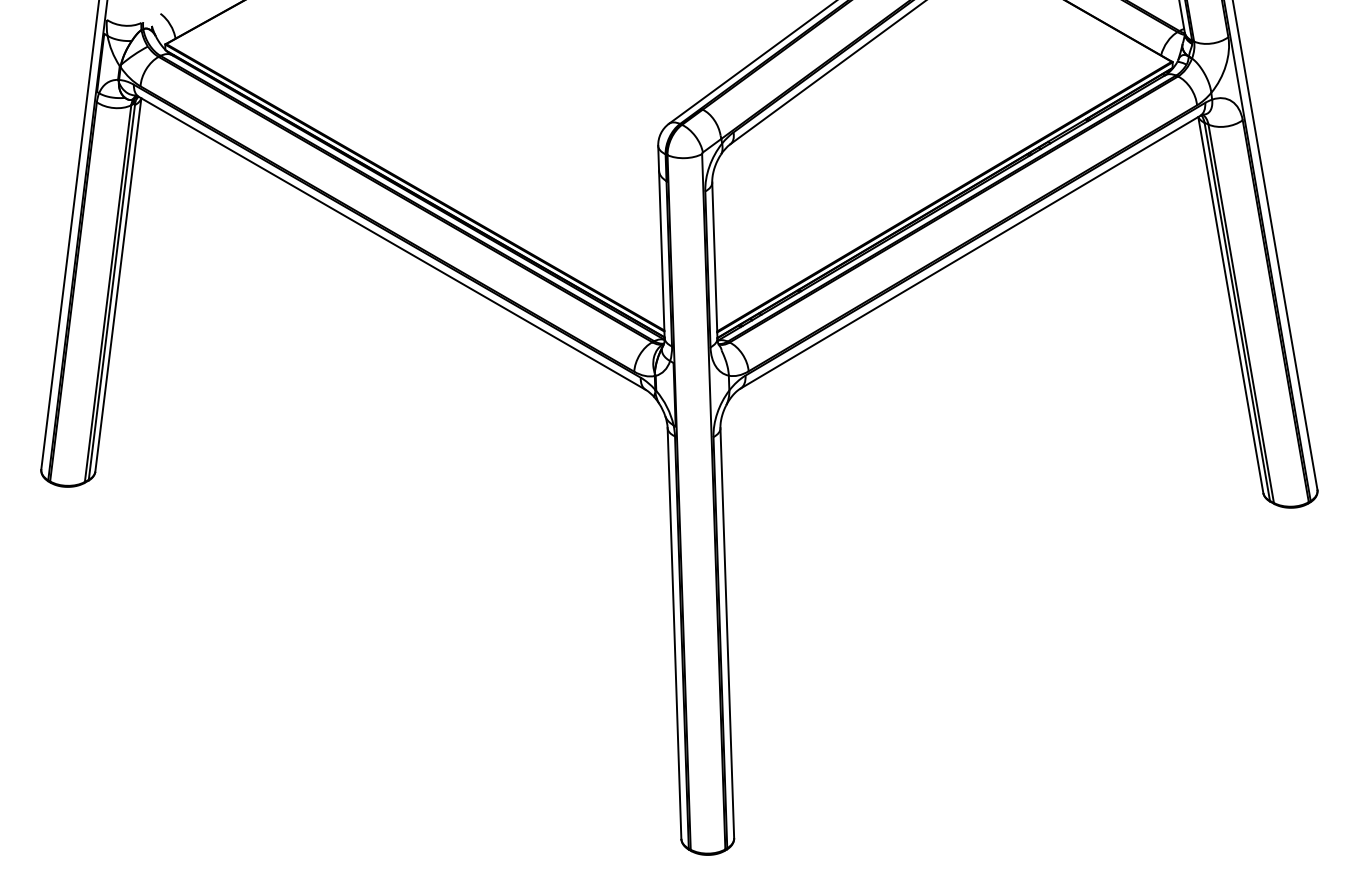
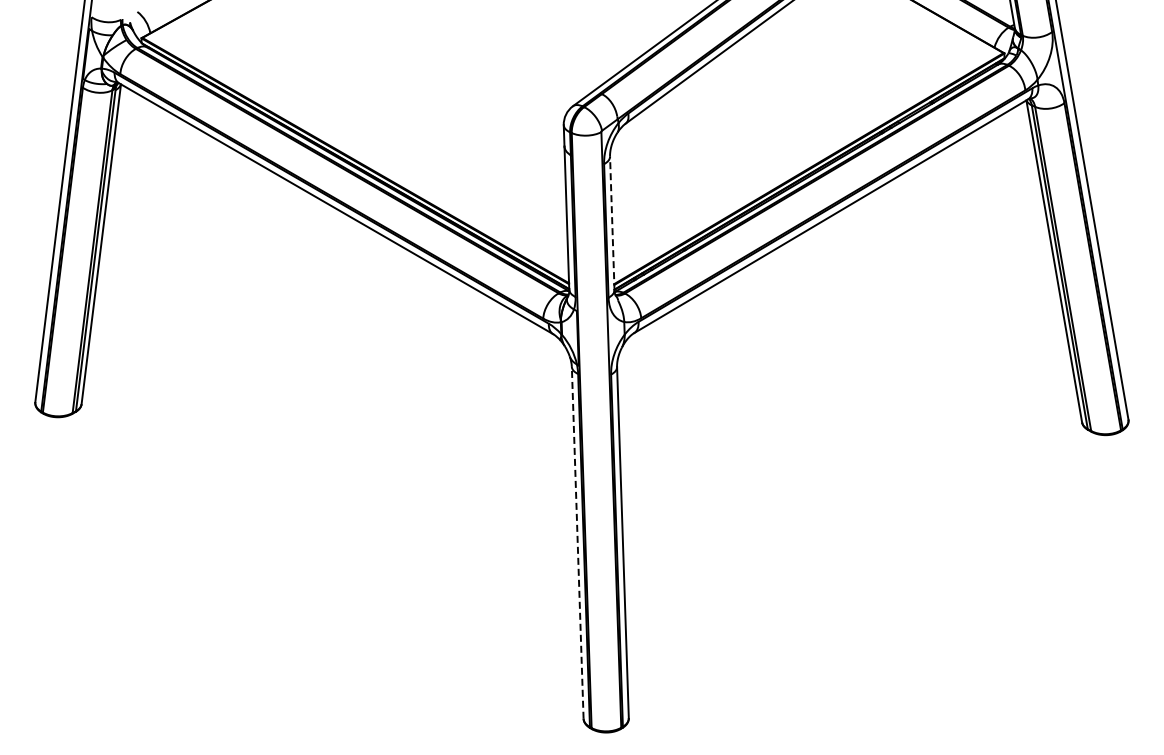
line: (715, 260) -> (612, 223), solid -> dashed
line: (674, 633) -> (577, 542), solid -> dashed

